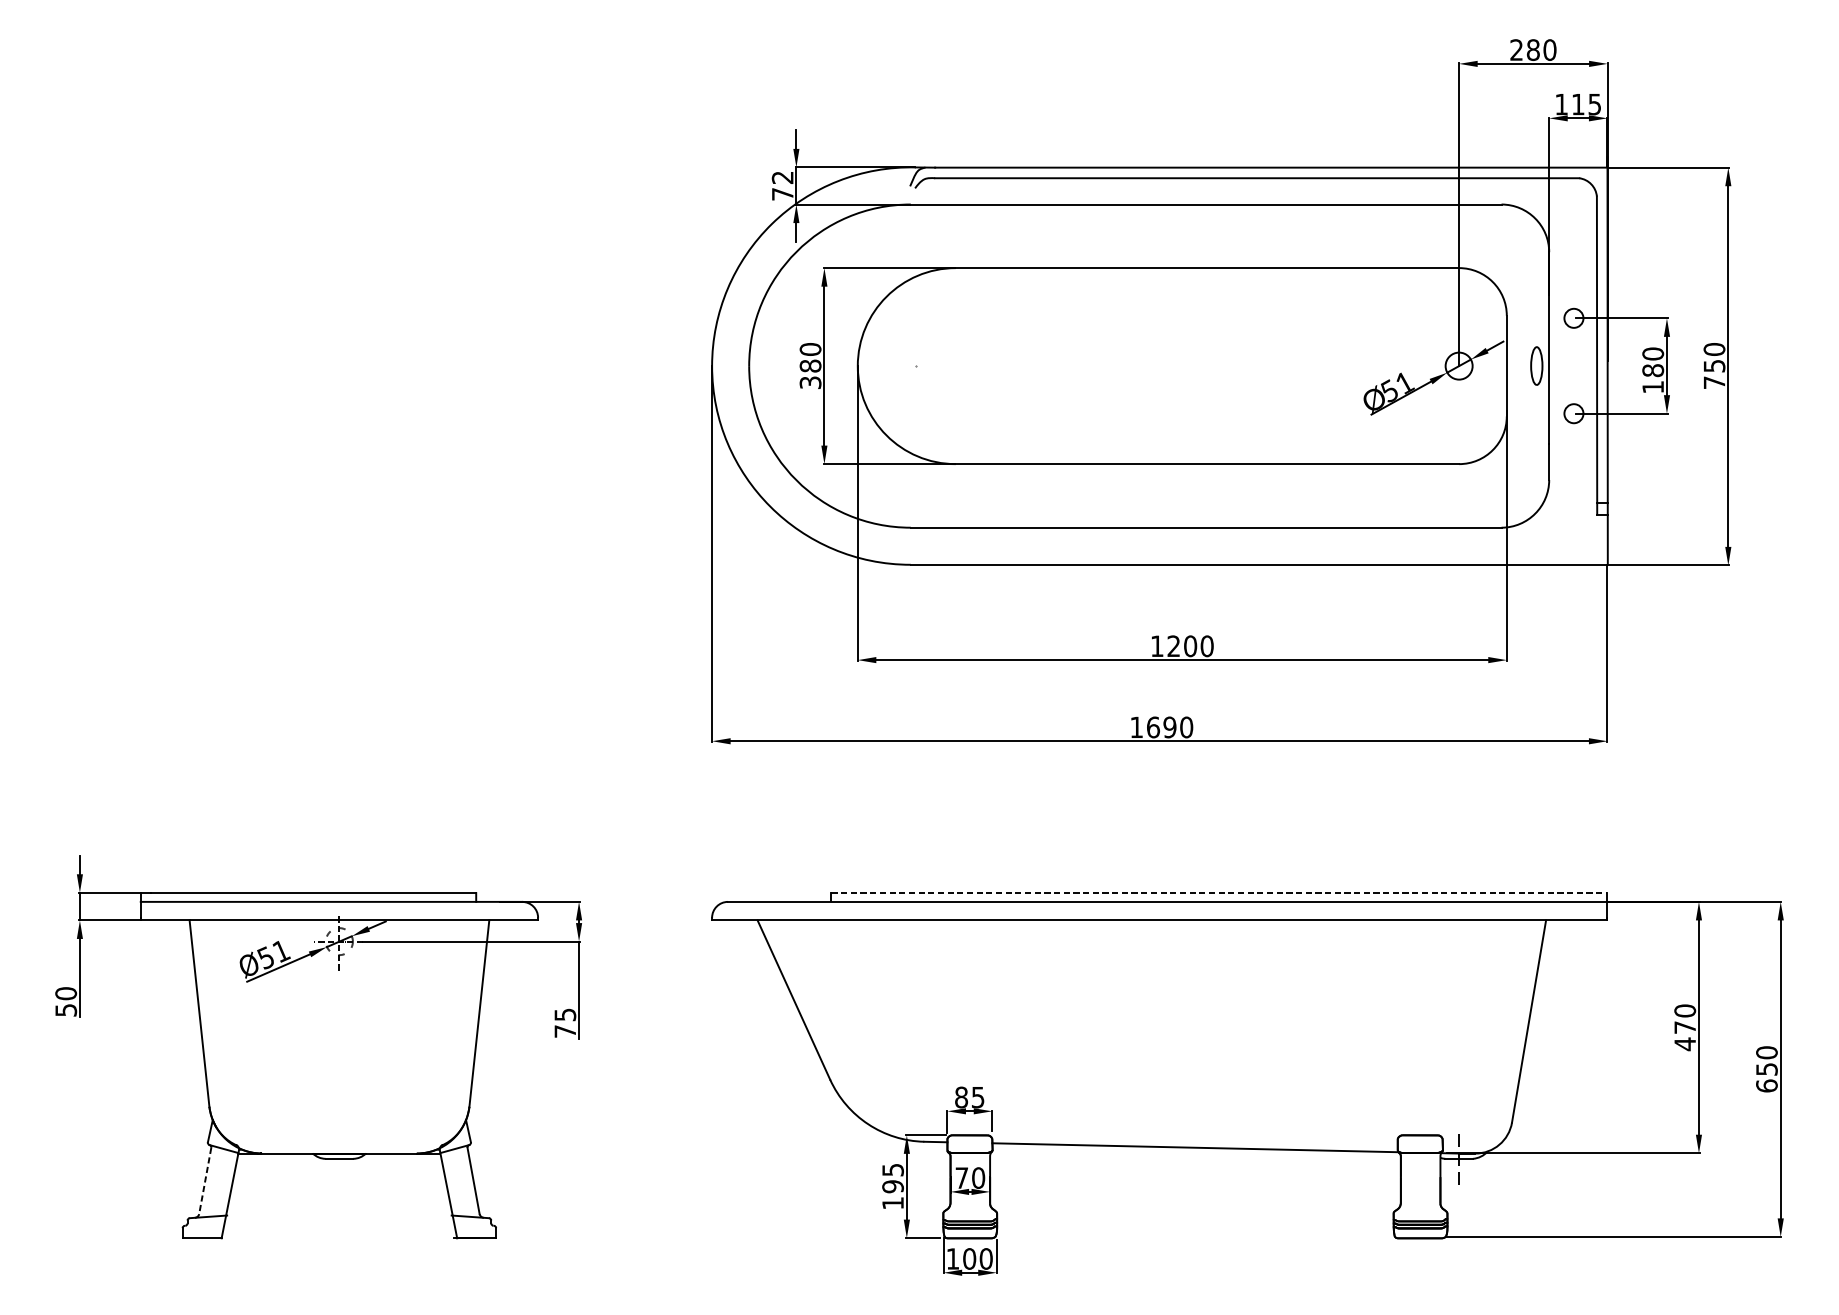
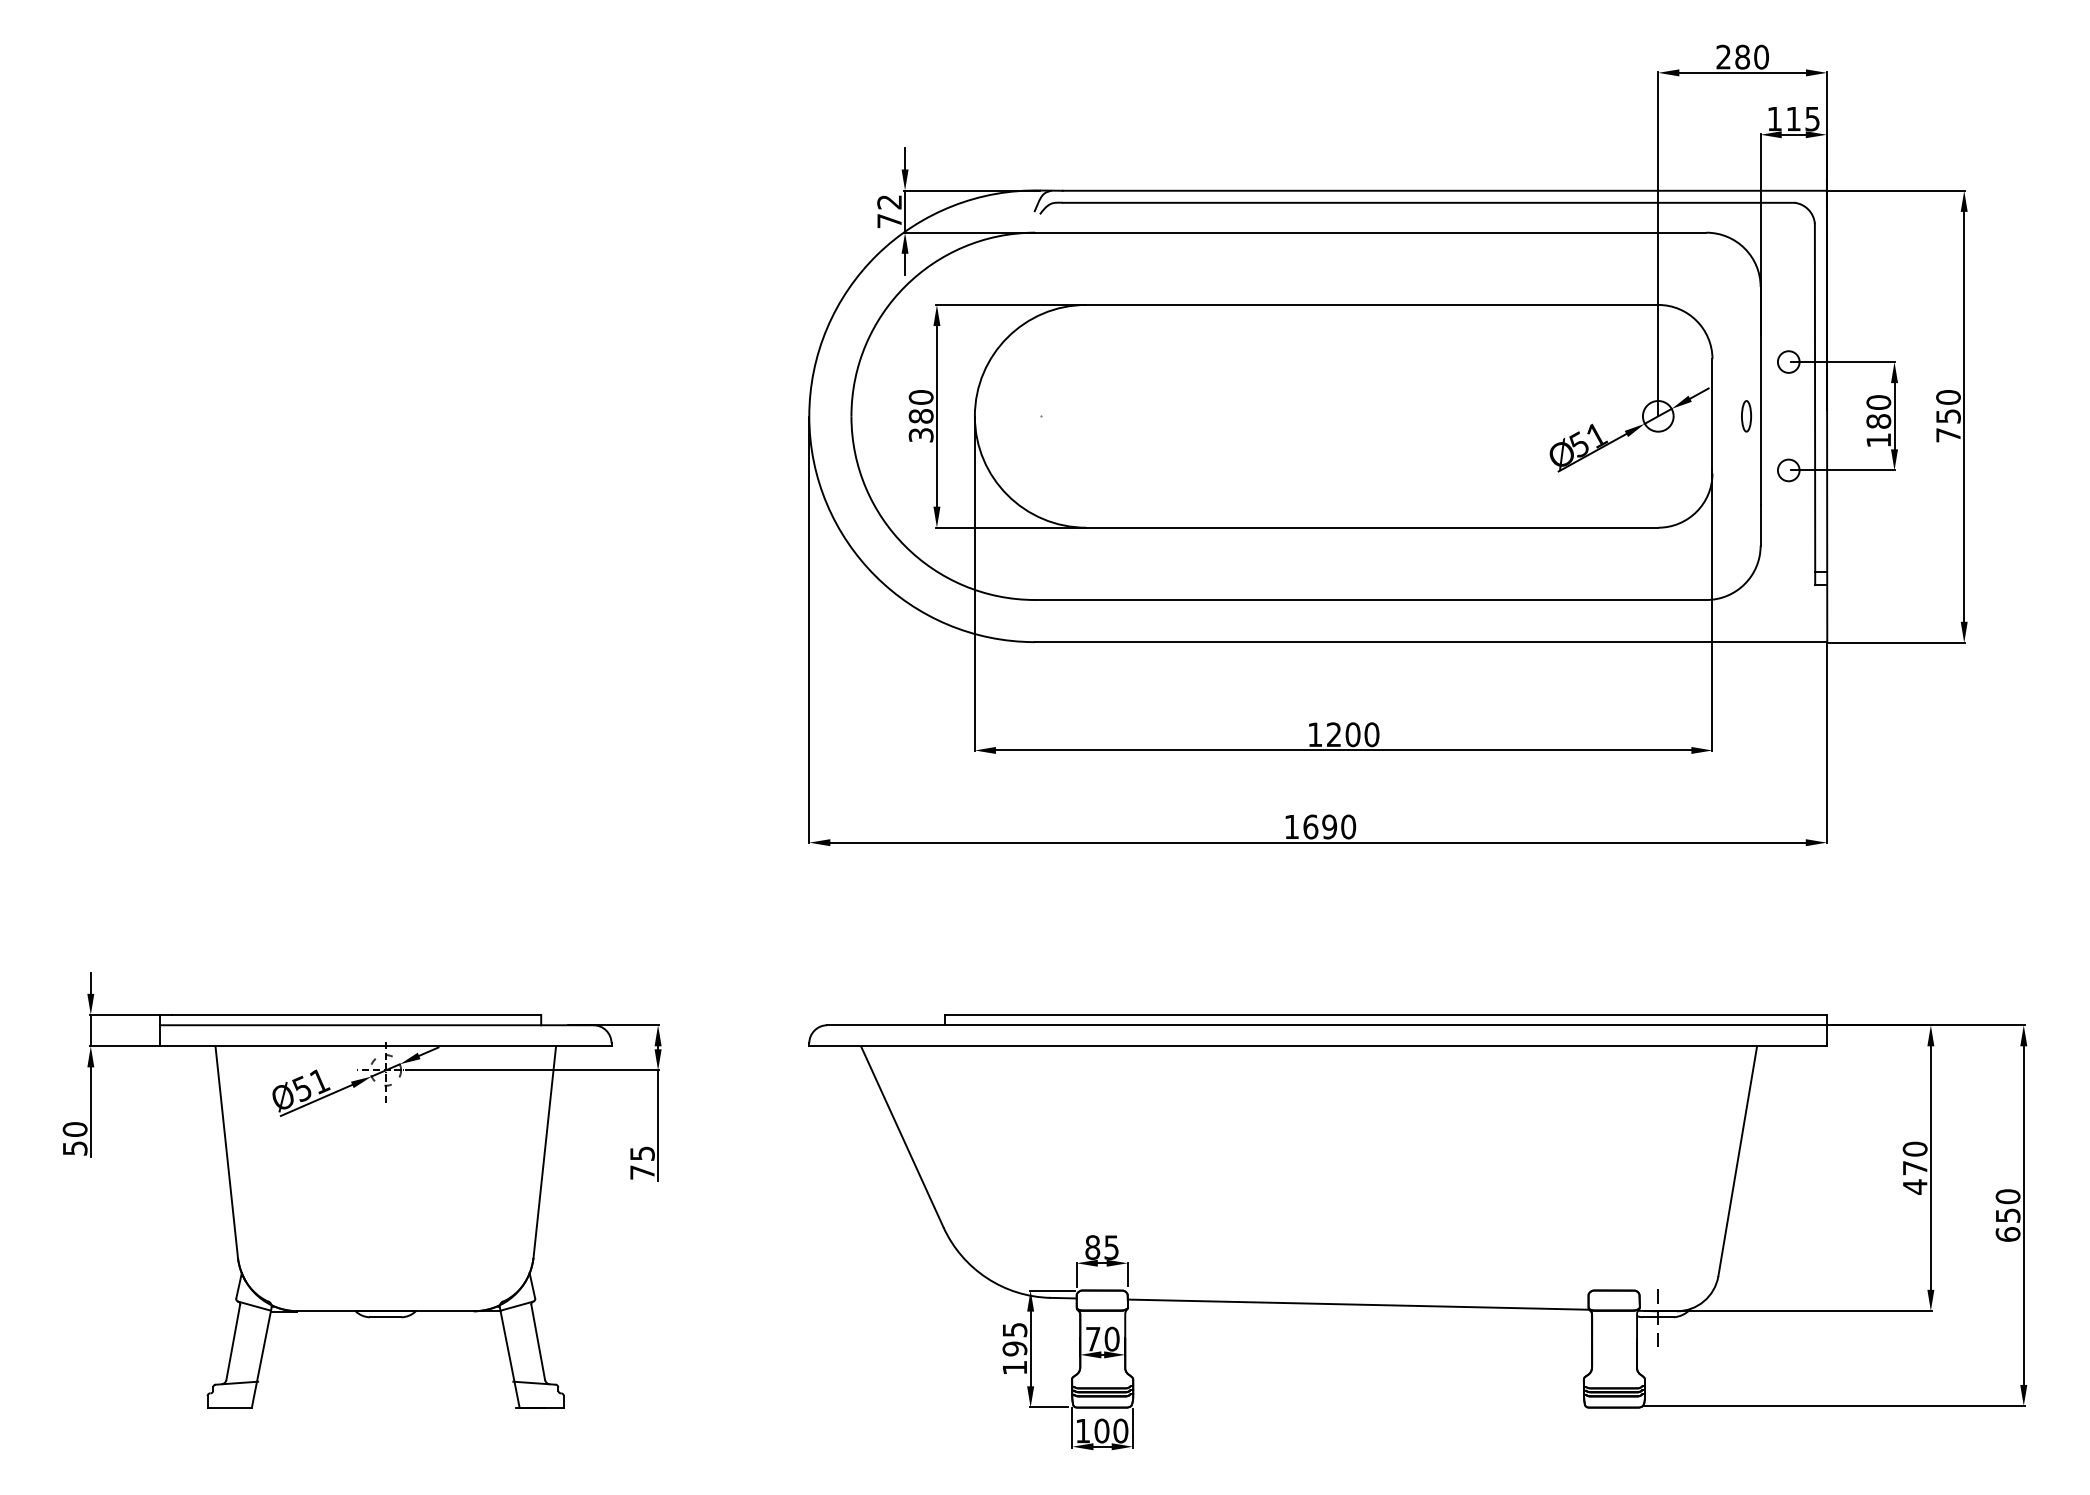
part: (1536, 366) -> (1746, 416), size x0.71
line: (1219, 892) -> (1385, 1014), dashed -> solid
line: (205, 1181) -> (233, 1342), dashed -> solid

